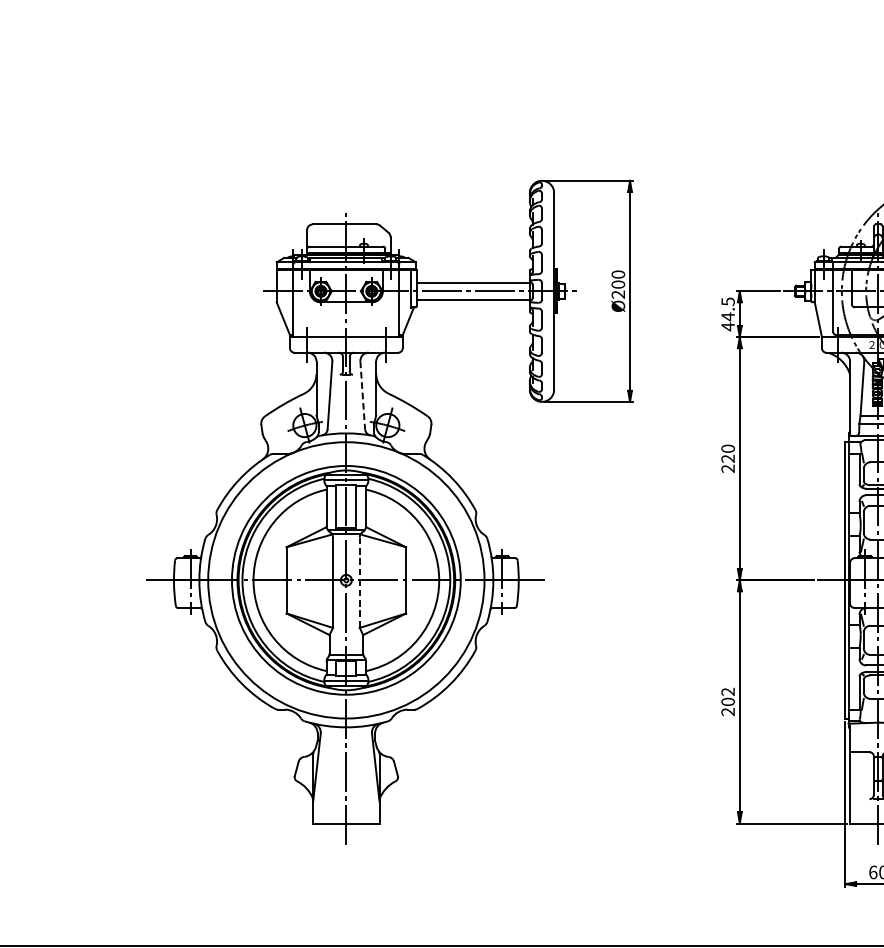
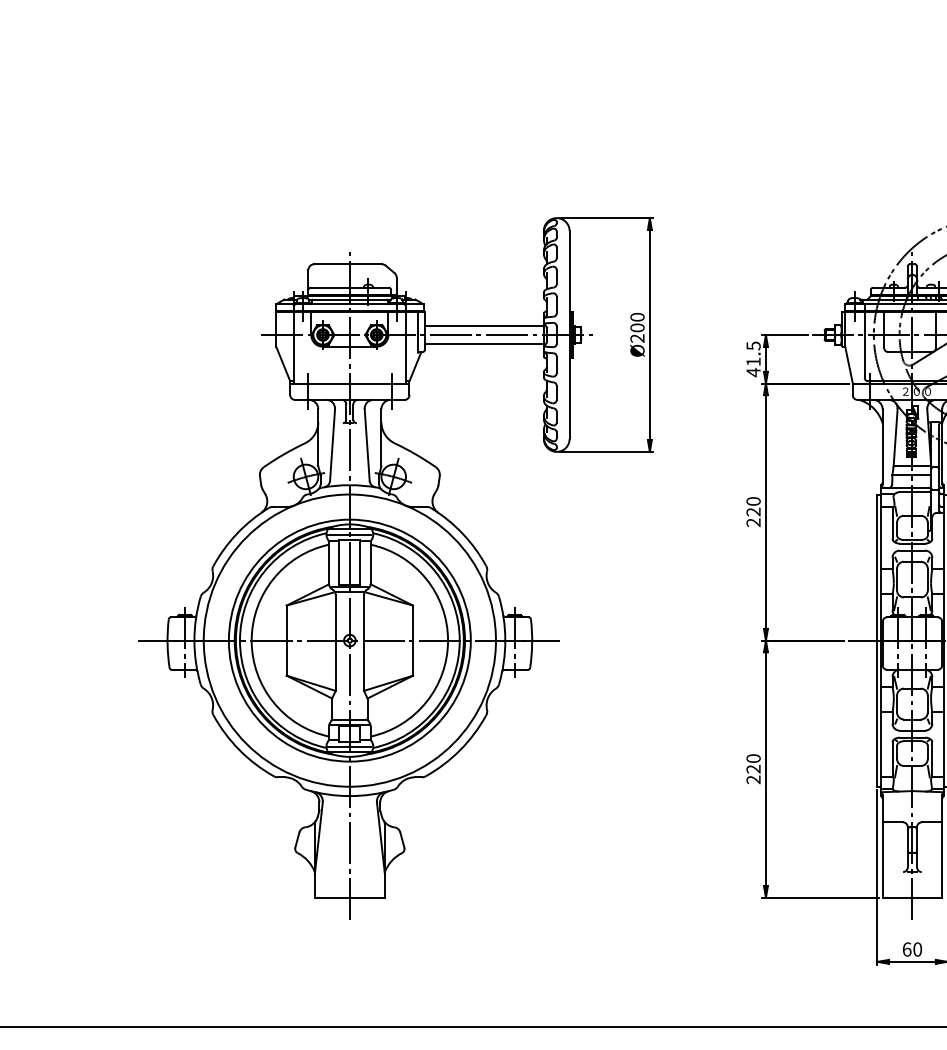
text: (728, 316) -> (753, 361), 44.5 -> 41.5
line: (363, 395) -> (367, 445), dashed -> solid
line: (360, 583) -> (364, 643), dashed -> solid
text: (728, 696) -> (753, 763), 202 -> 220

